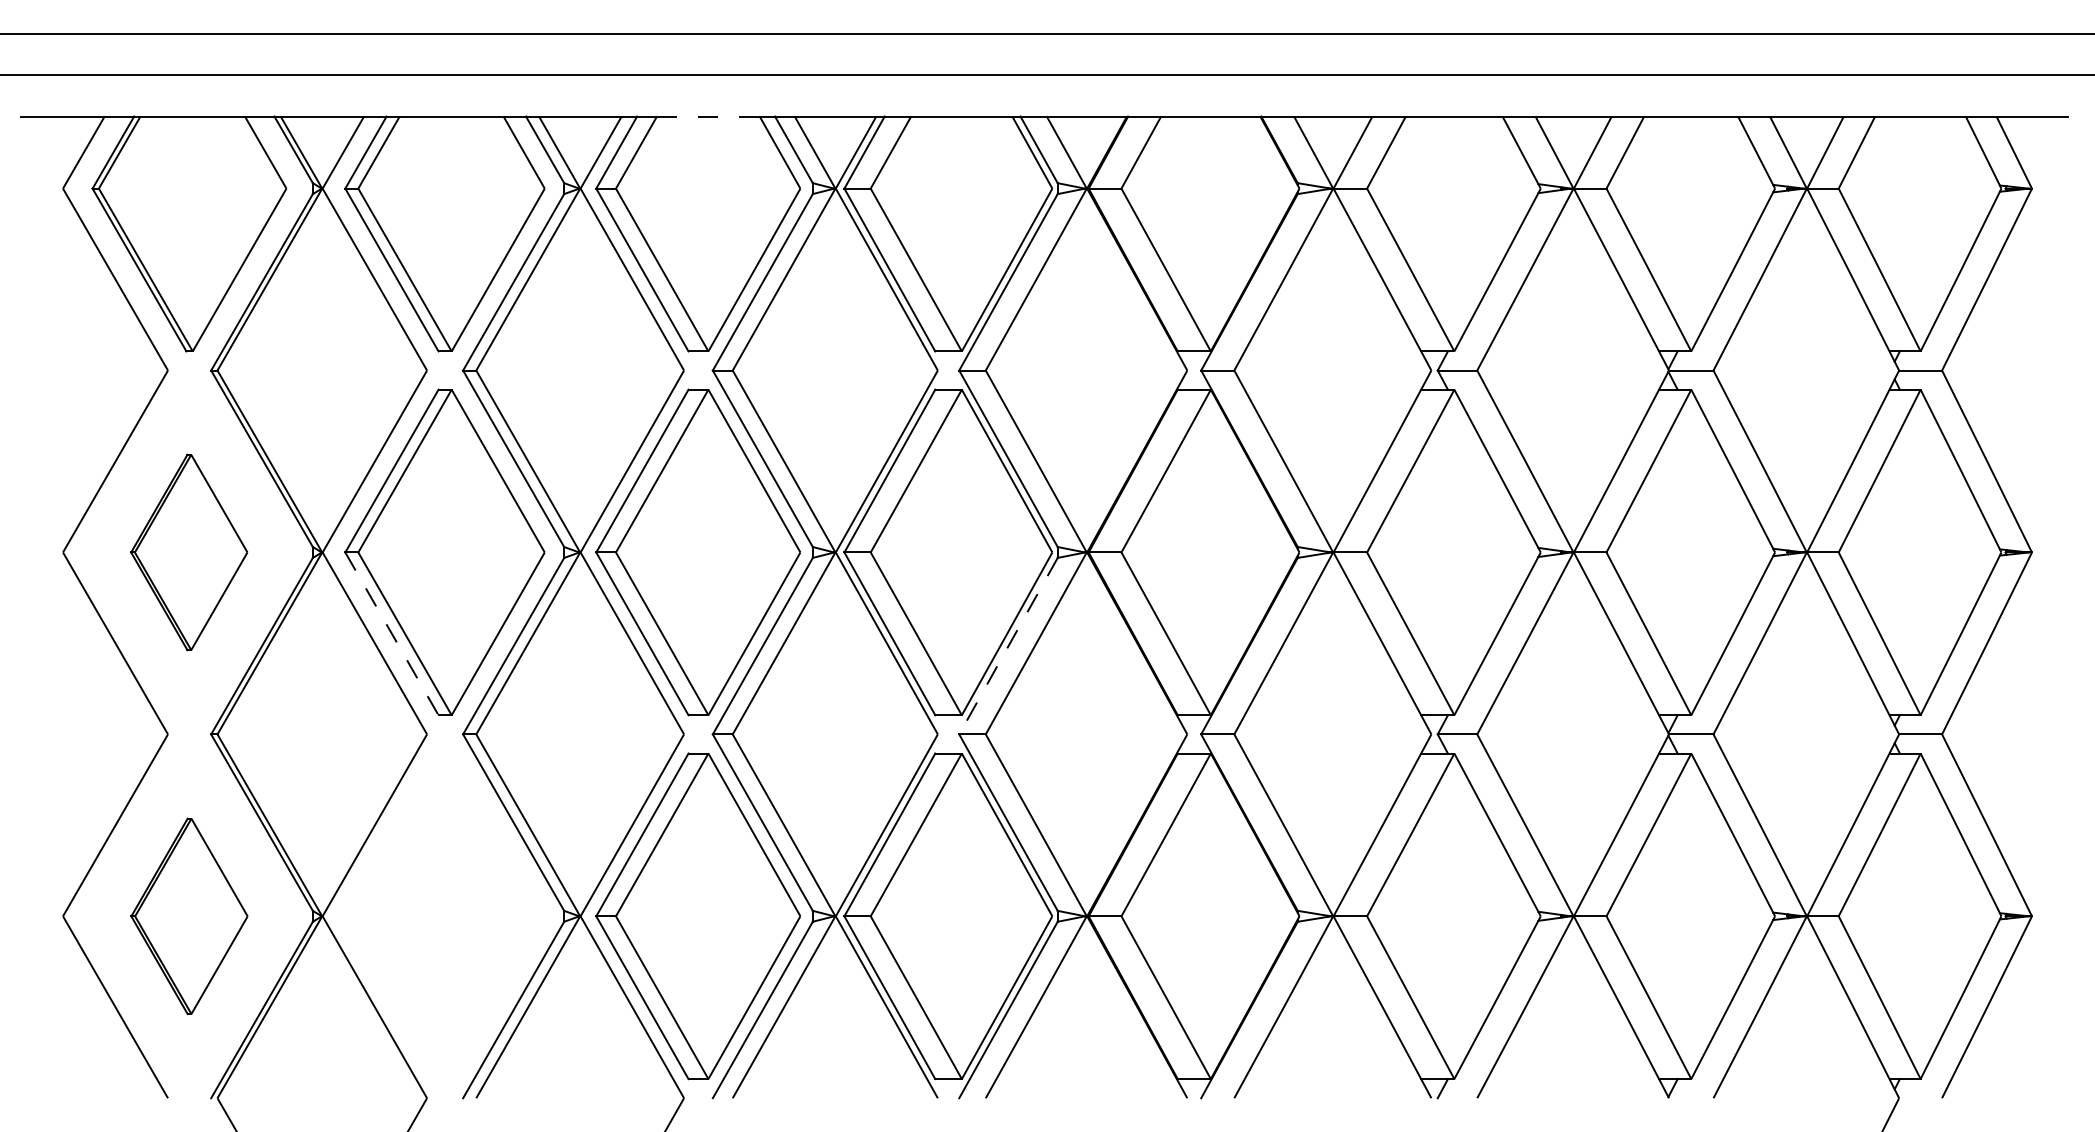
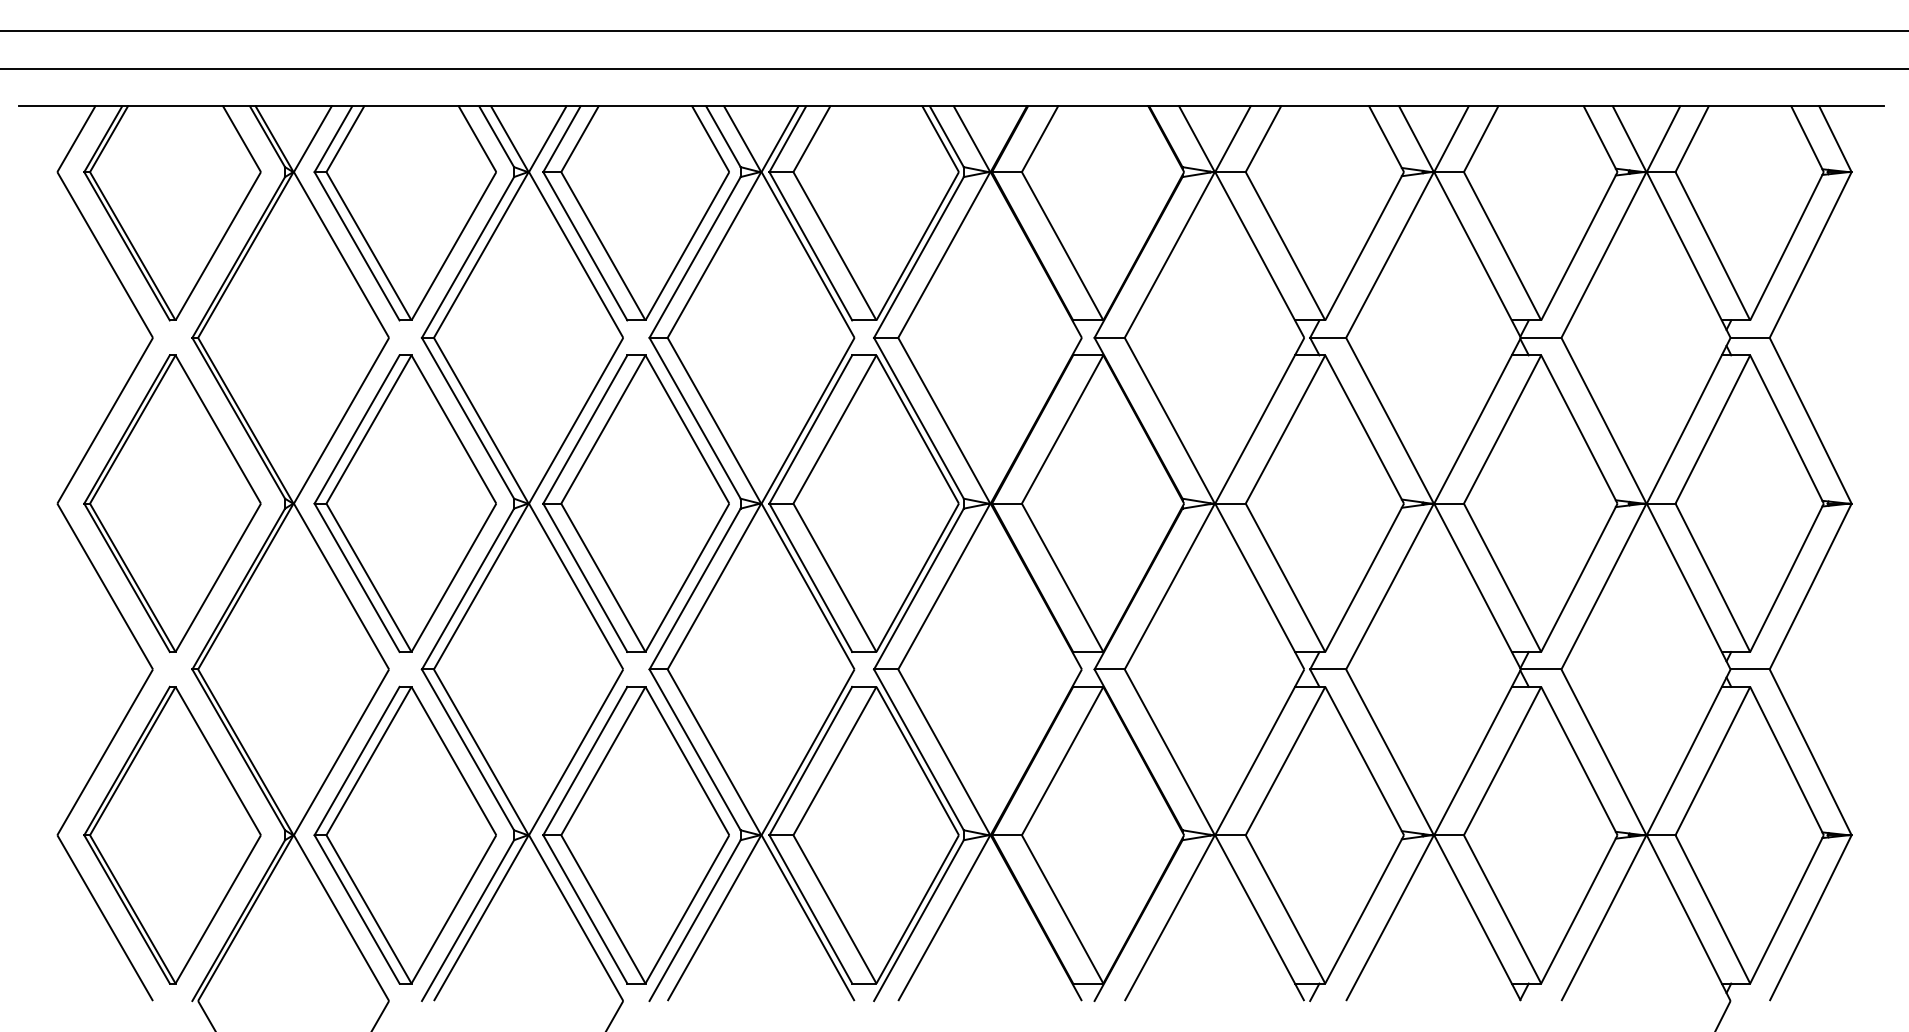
line: (707, 116) -> (644, 106), dashed -> solid
part: (188, 552) -> (171, 503), size x1.67
line: (391, 633) -> (356, 577), dashed -> solid
line: (1008, 646) -> (918, 589), dashed -> solid
part: (189, 916) -> (172, 835), size x1.67
part: (444, 916) -> (404, 835), added

